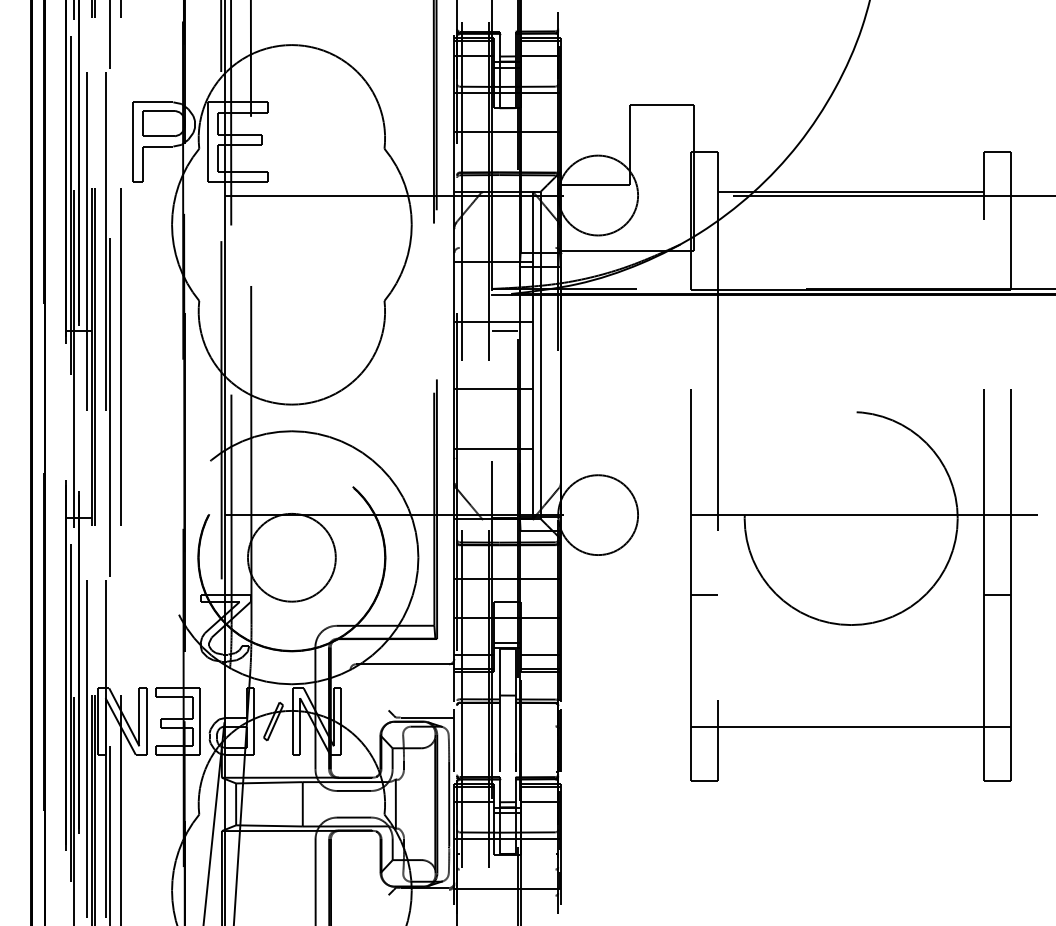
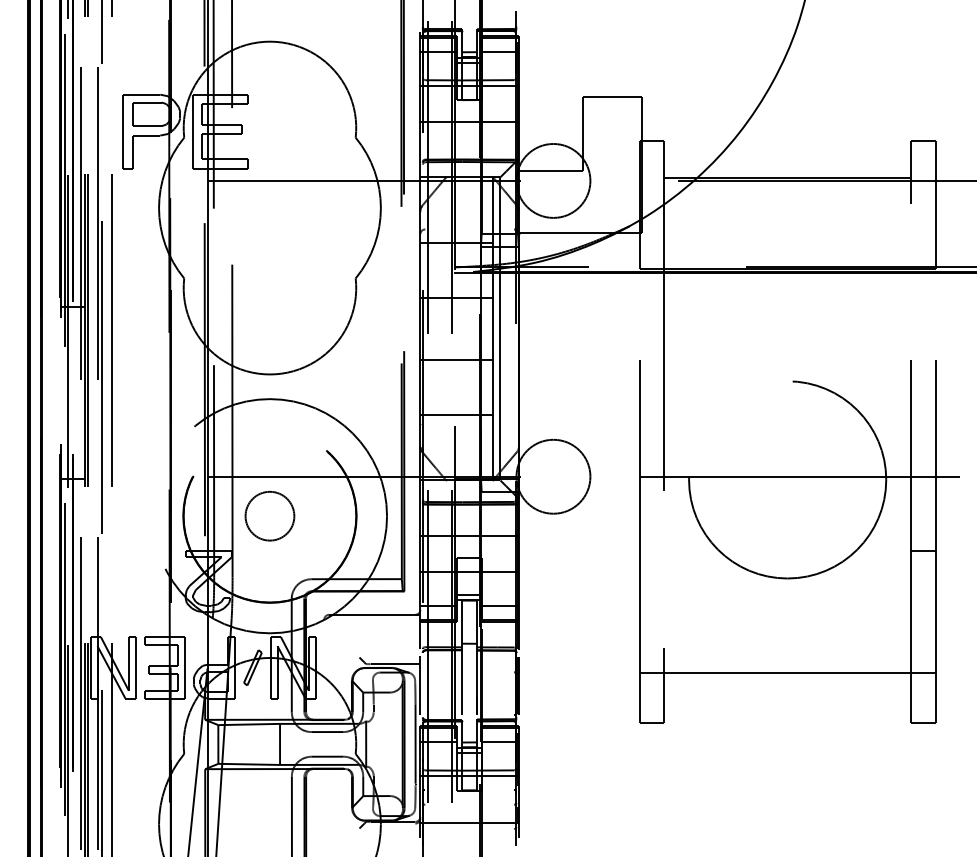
line: (504, 331) -> (466, 306), removed
circle: (291, 557) -> (269, 515), size x0.6
line: (704, 595) -> (651, 551), removed

